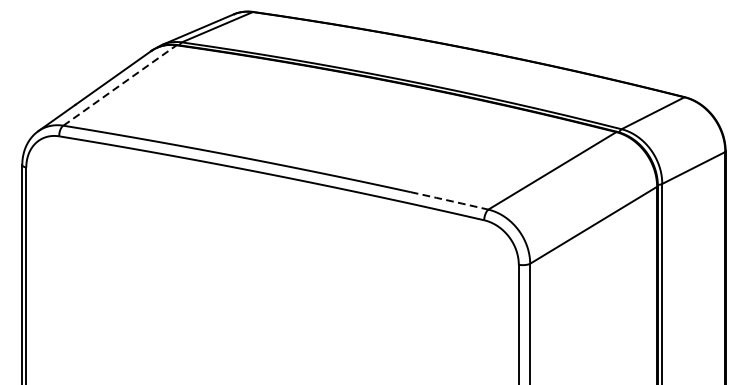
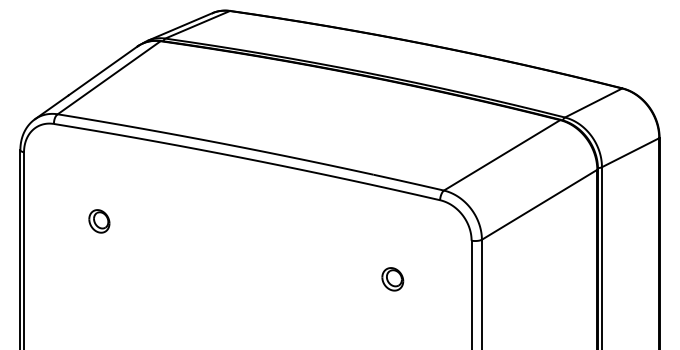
line: (120, 85) -> (109, 77), dashed -> solid
line: (449, 200) -> (408, 182), dashed -> solid
part: (109, 243) -> (99, 221), added
part: (431, 307) -> (392, 279), added

